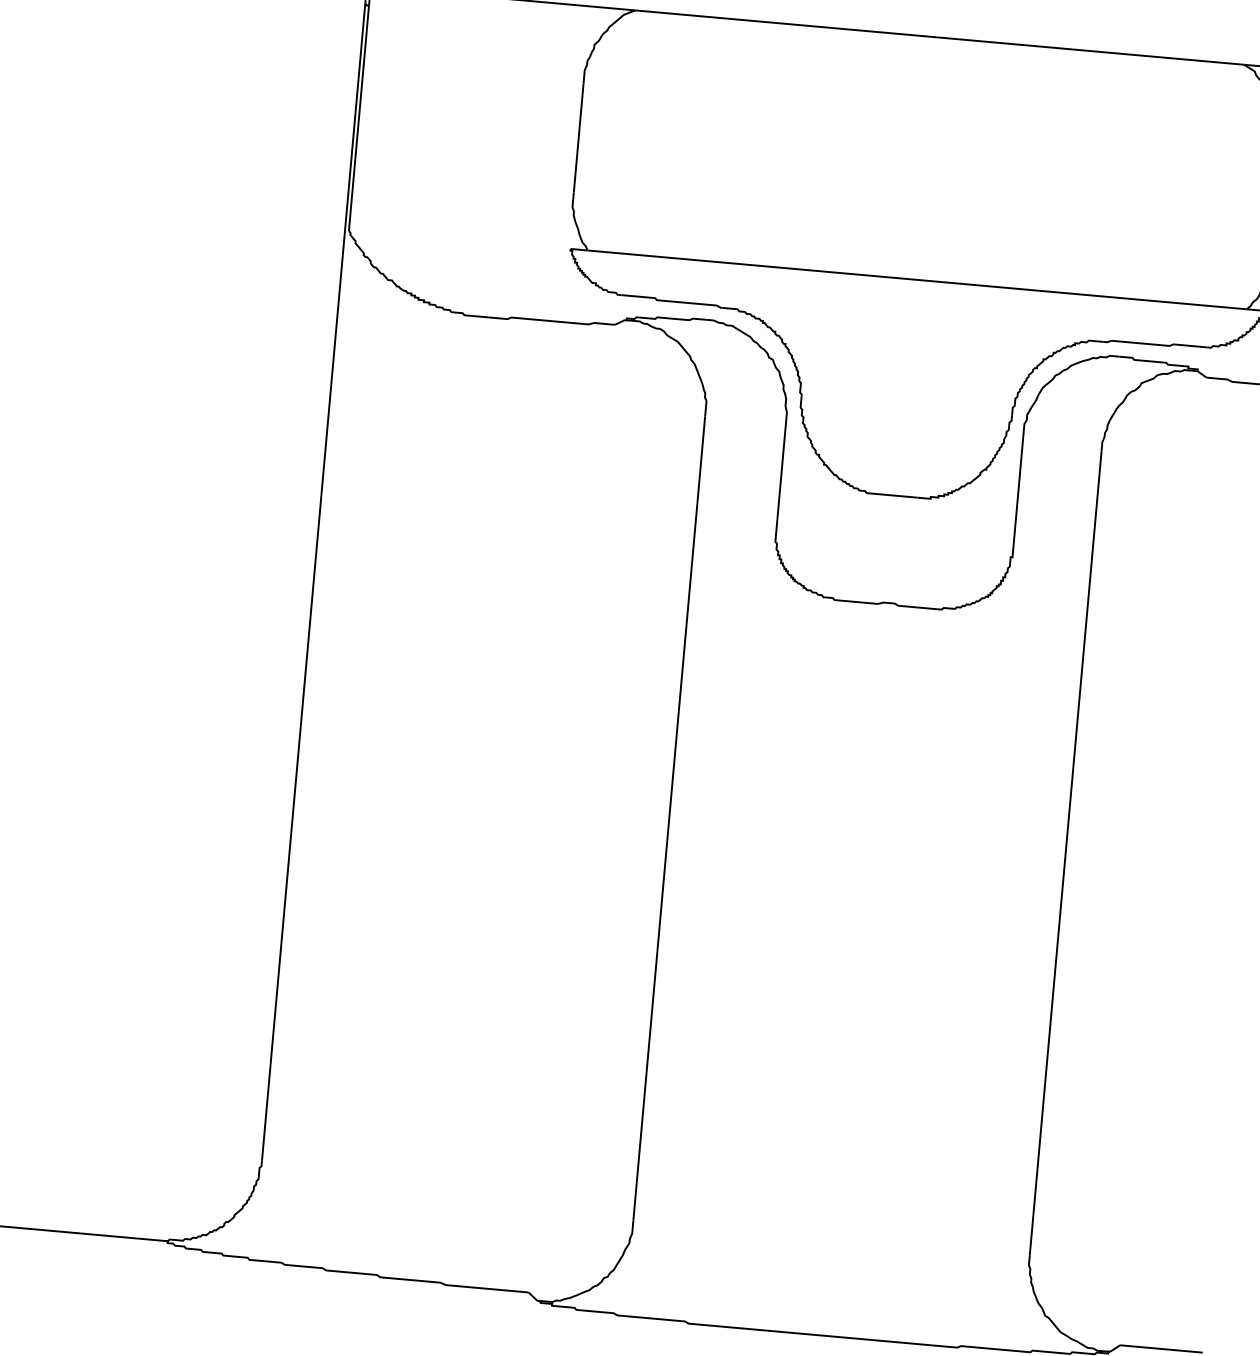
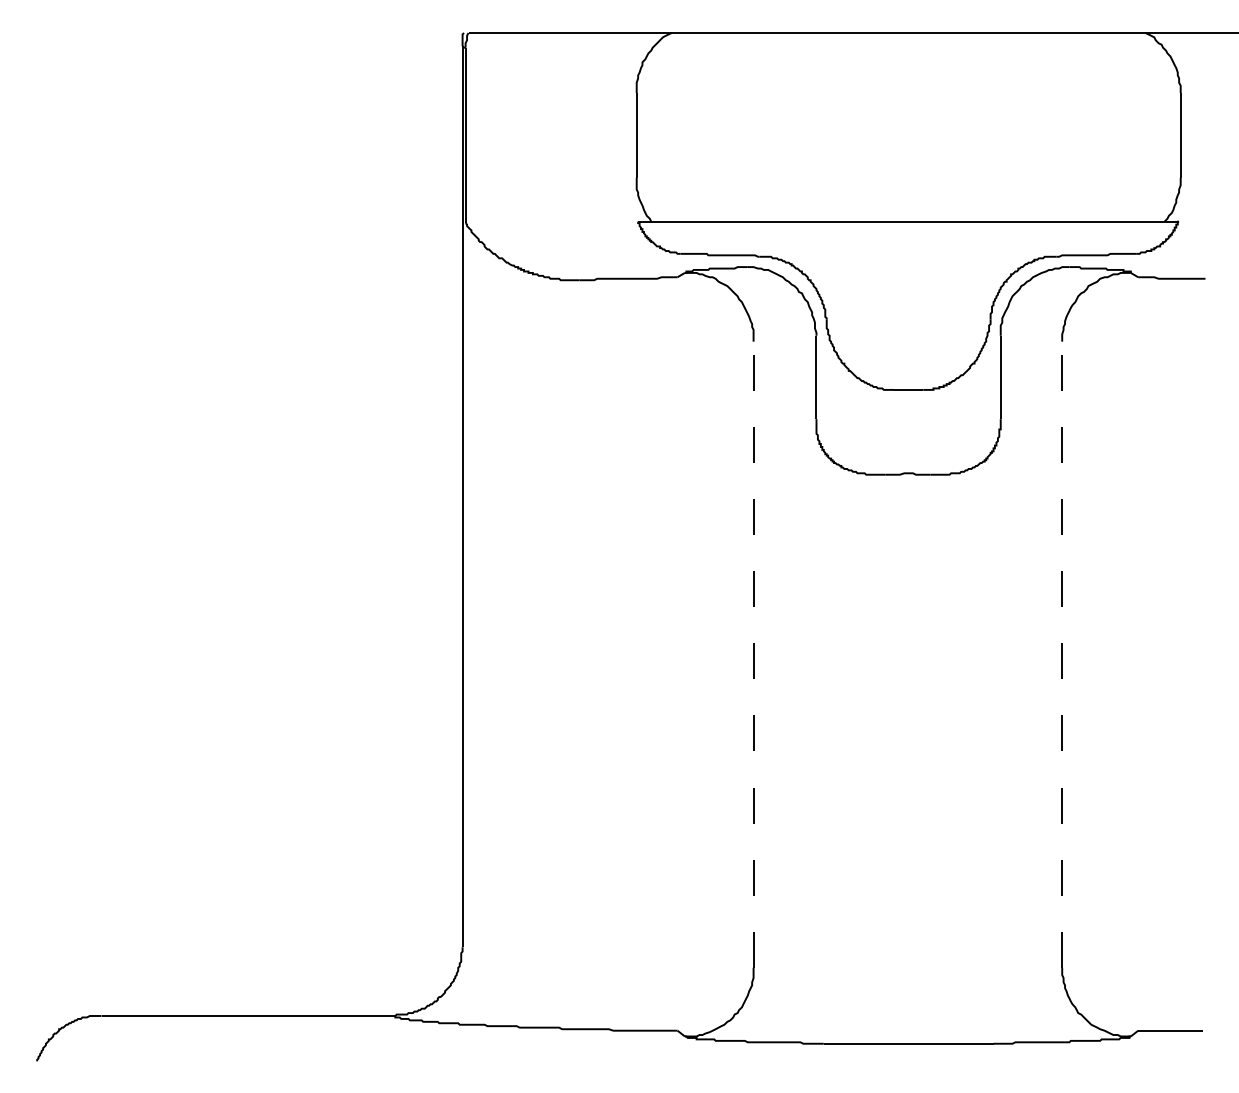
line: (669, 818) -> (753, 654), solid -> dashed
line: (1066, 853) -> (1062, 654), solid -> dashed

